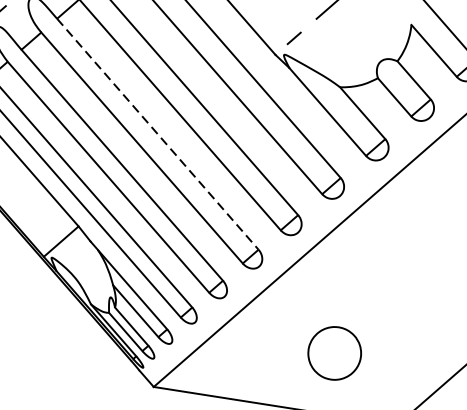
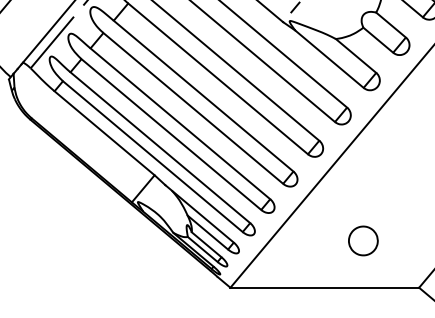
line: (158, 134) -> (204, 96), dashed -> solid
part: (335, 352) -> (363, 240), size x0.71

